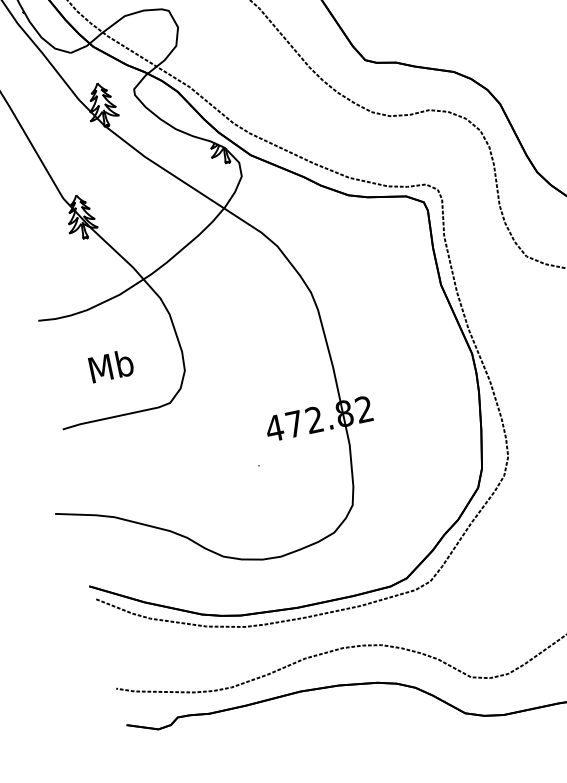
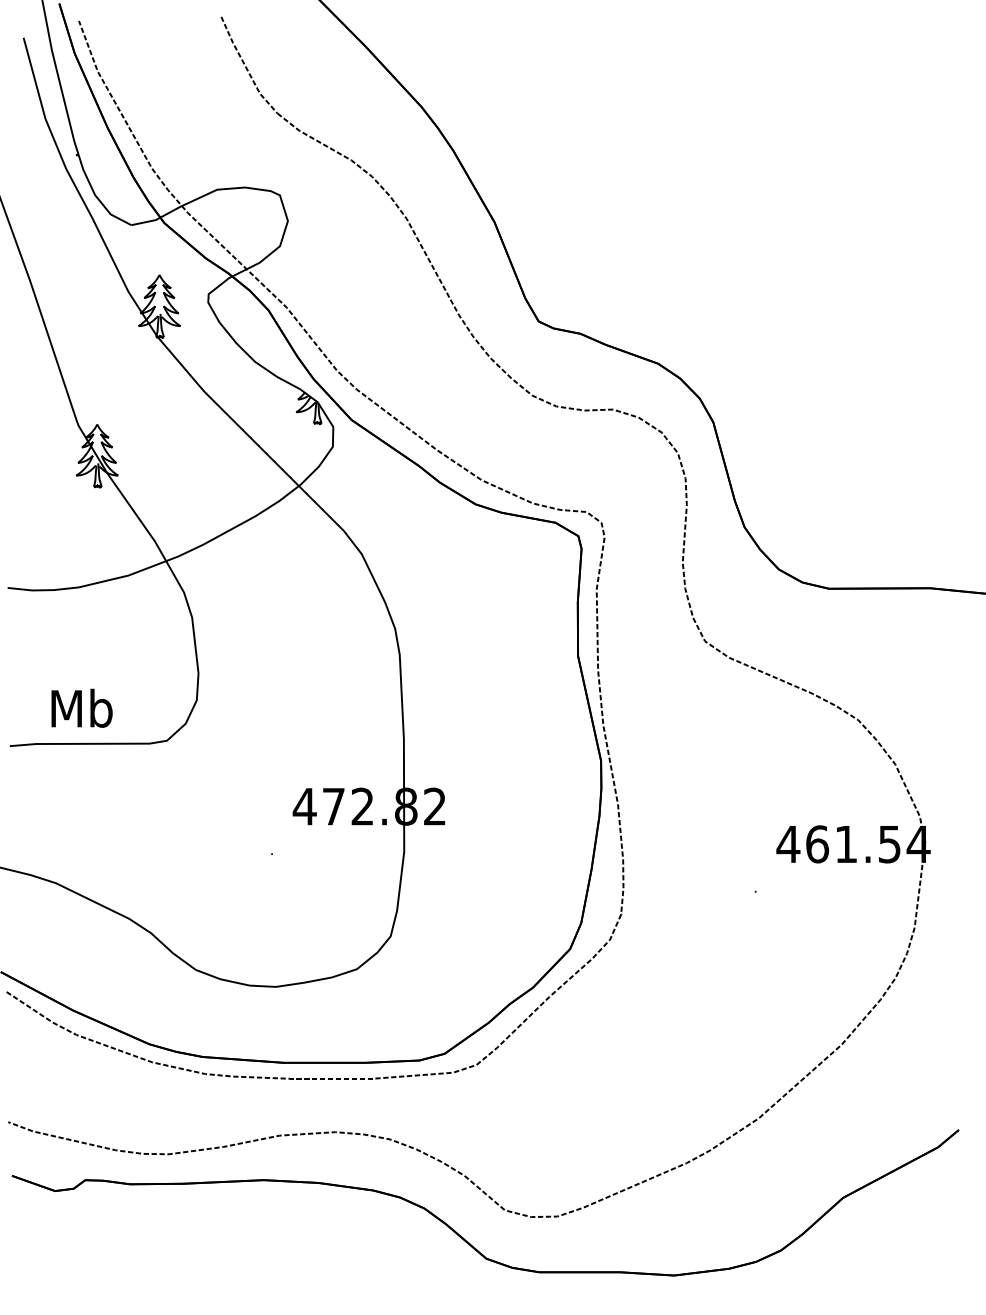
text: (110, 365) -> (81, 707), moved

